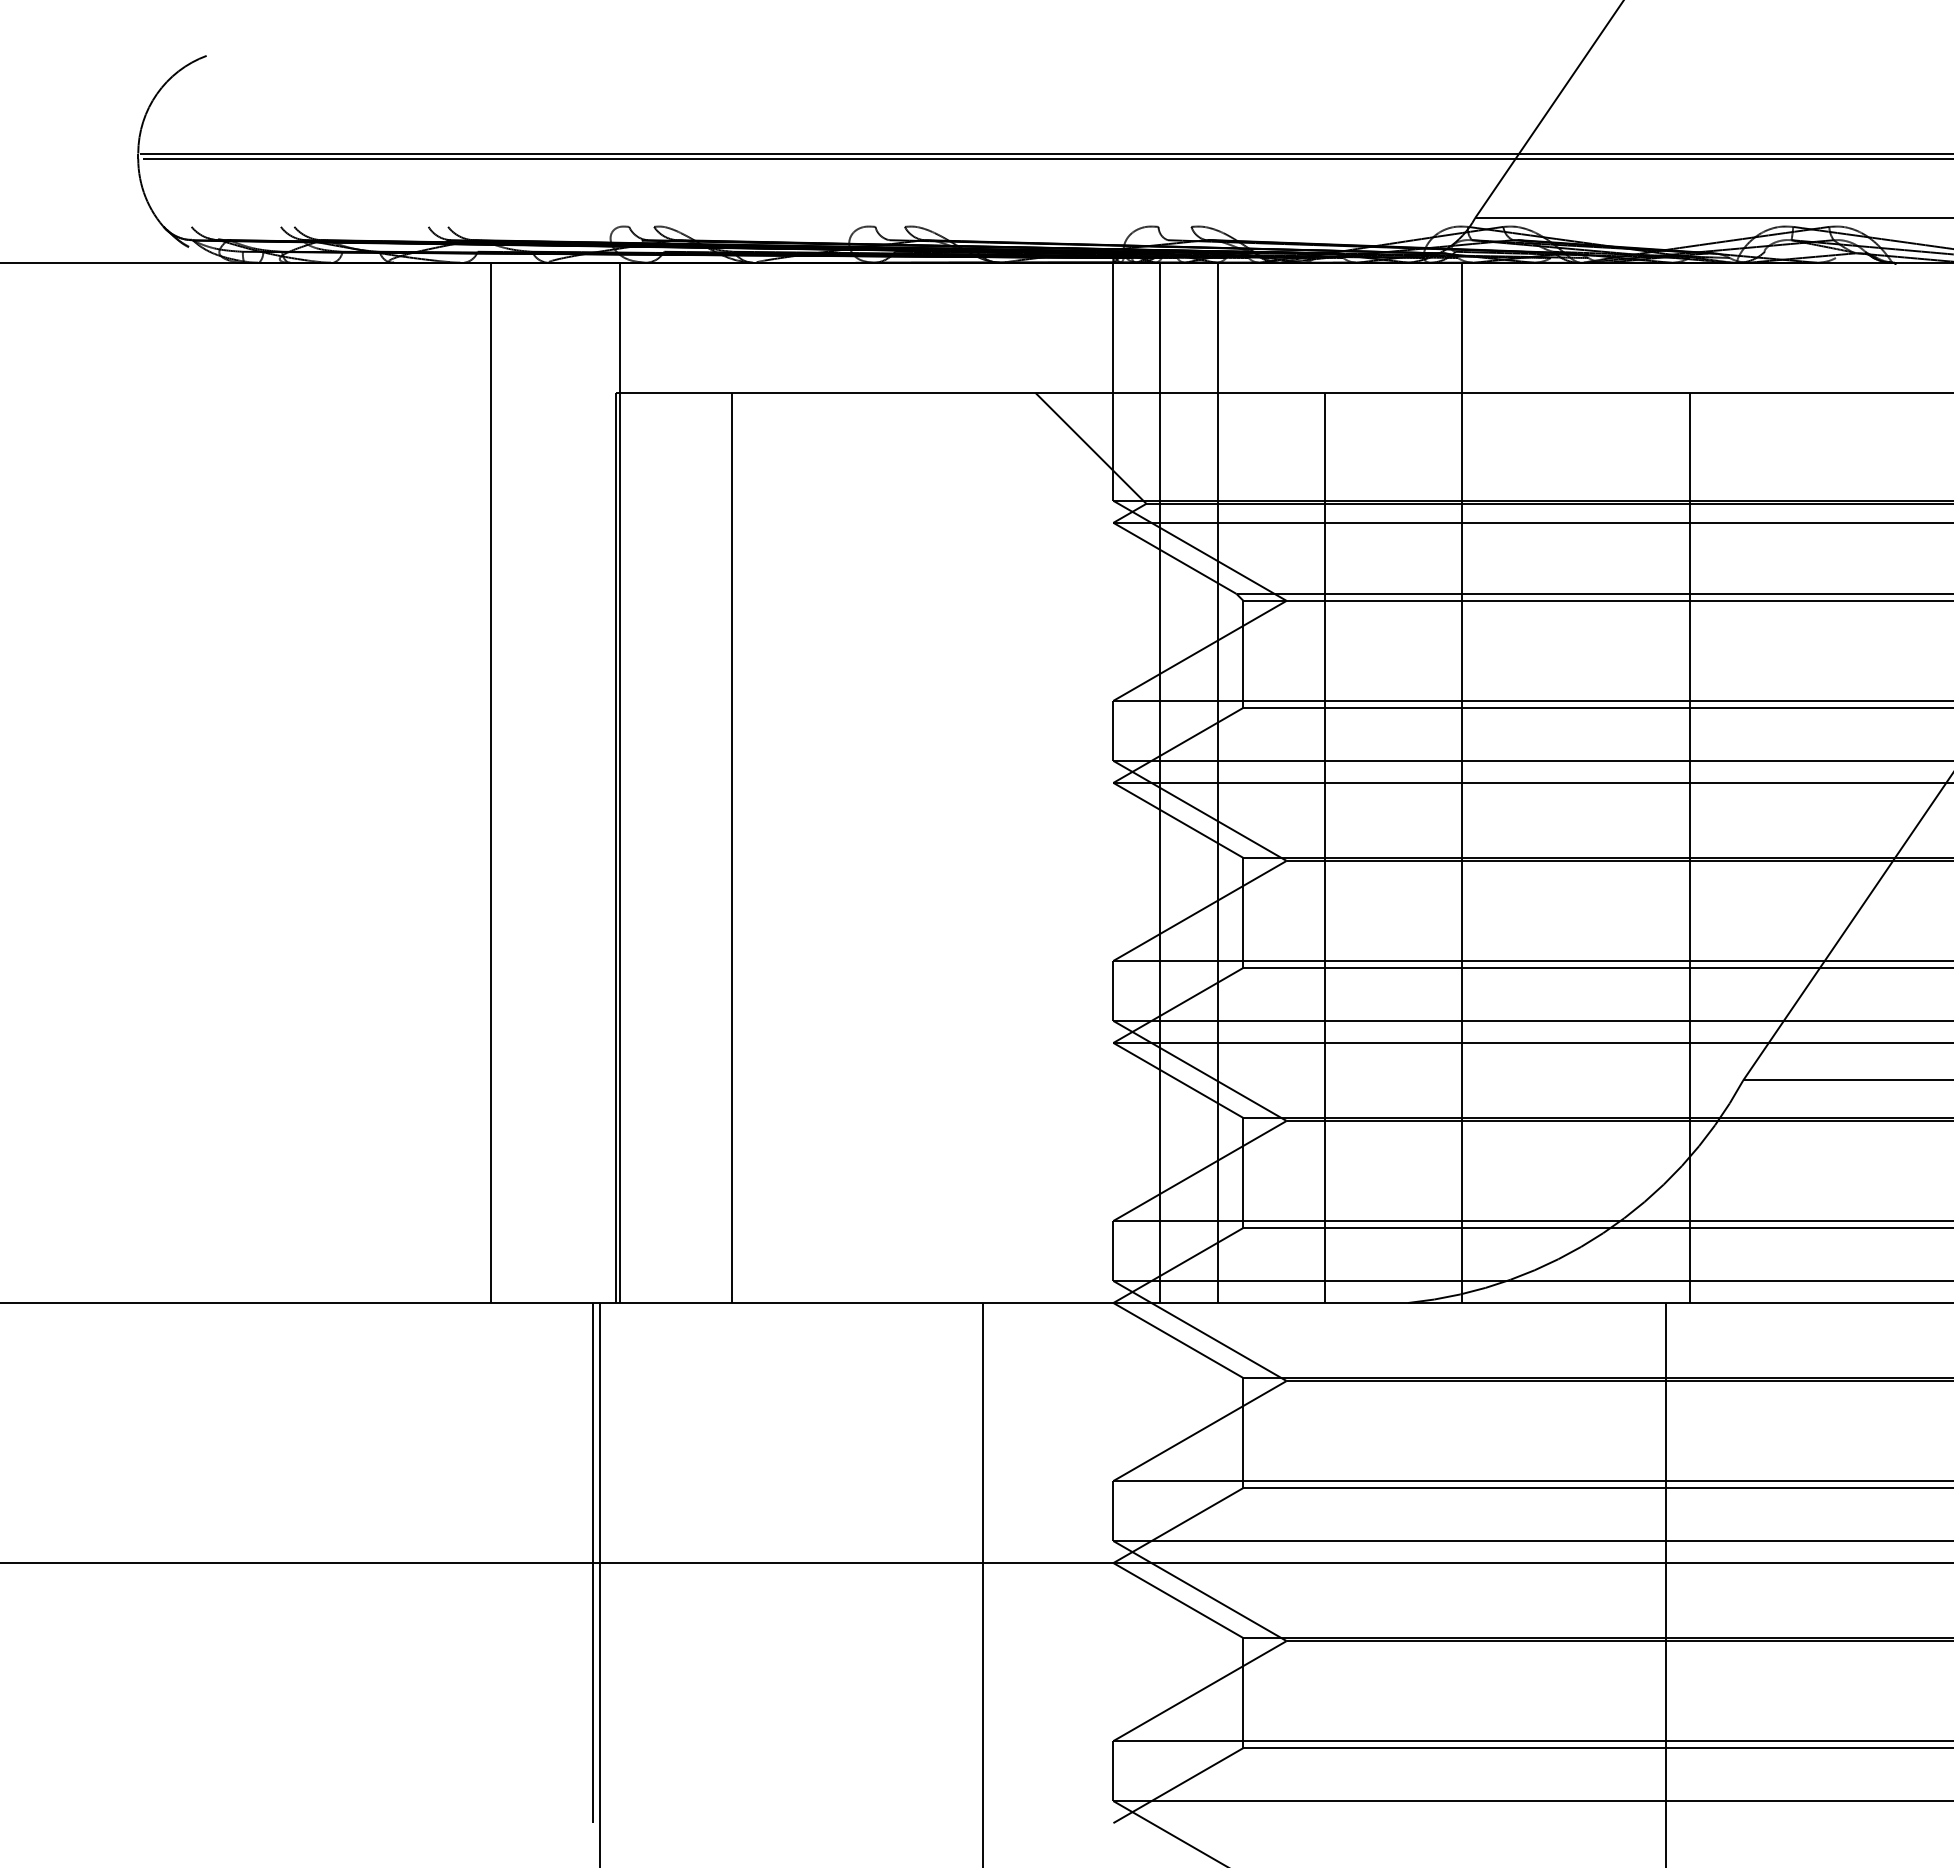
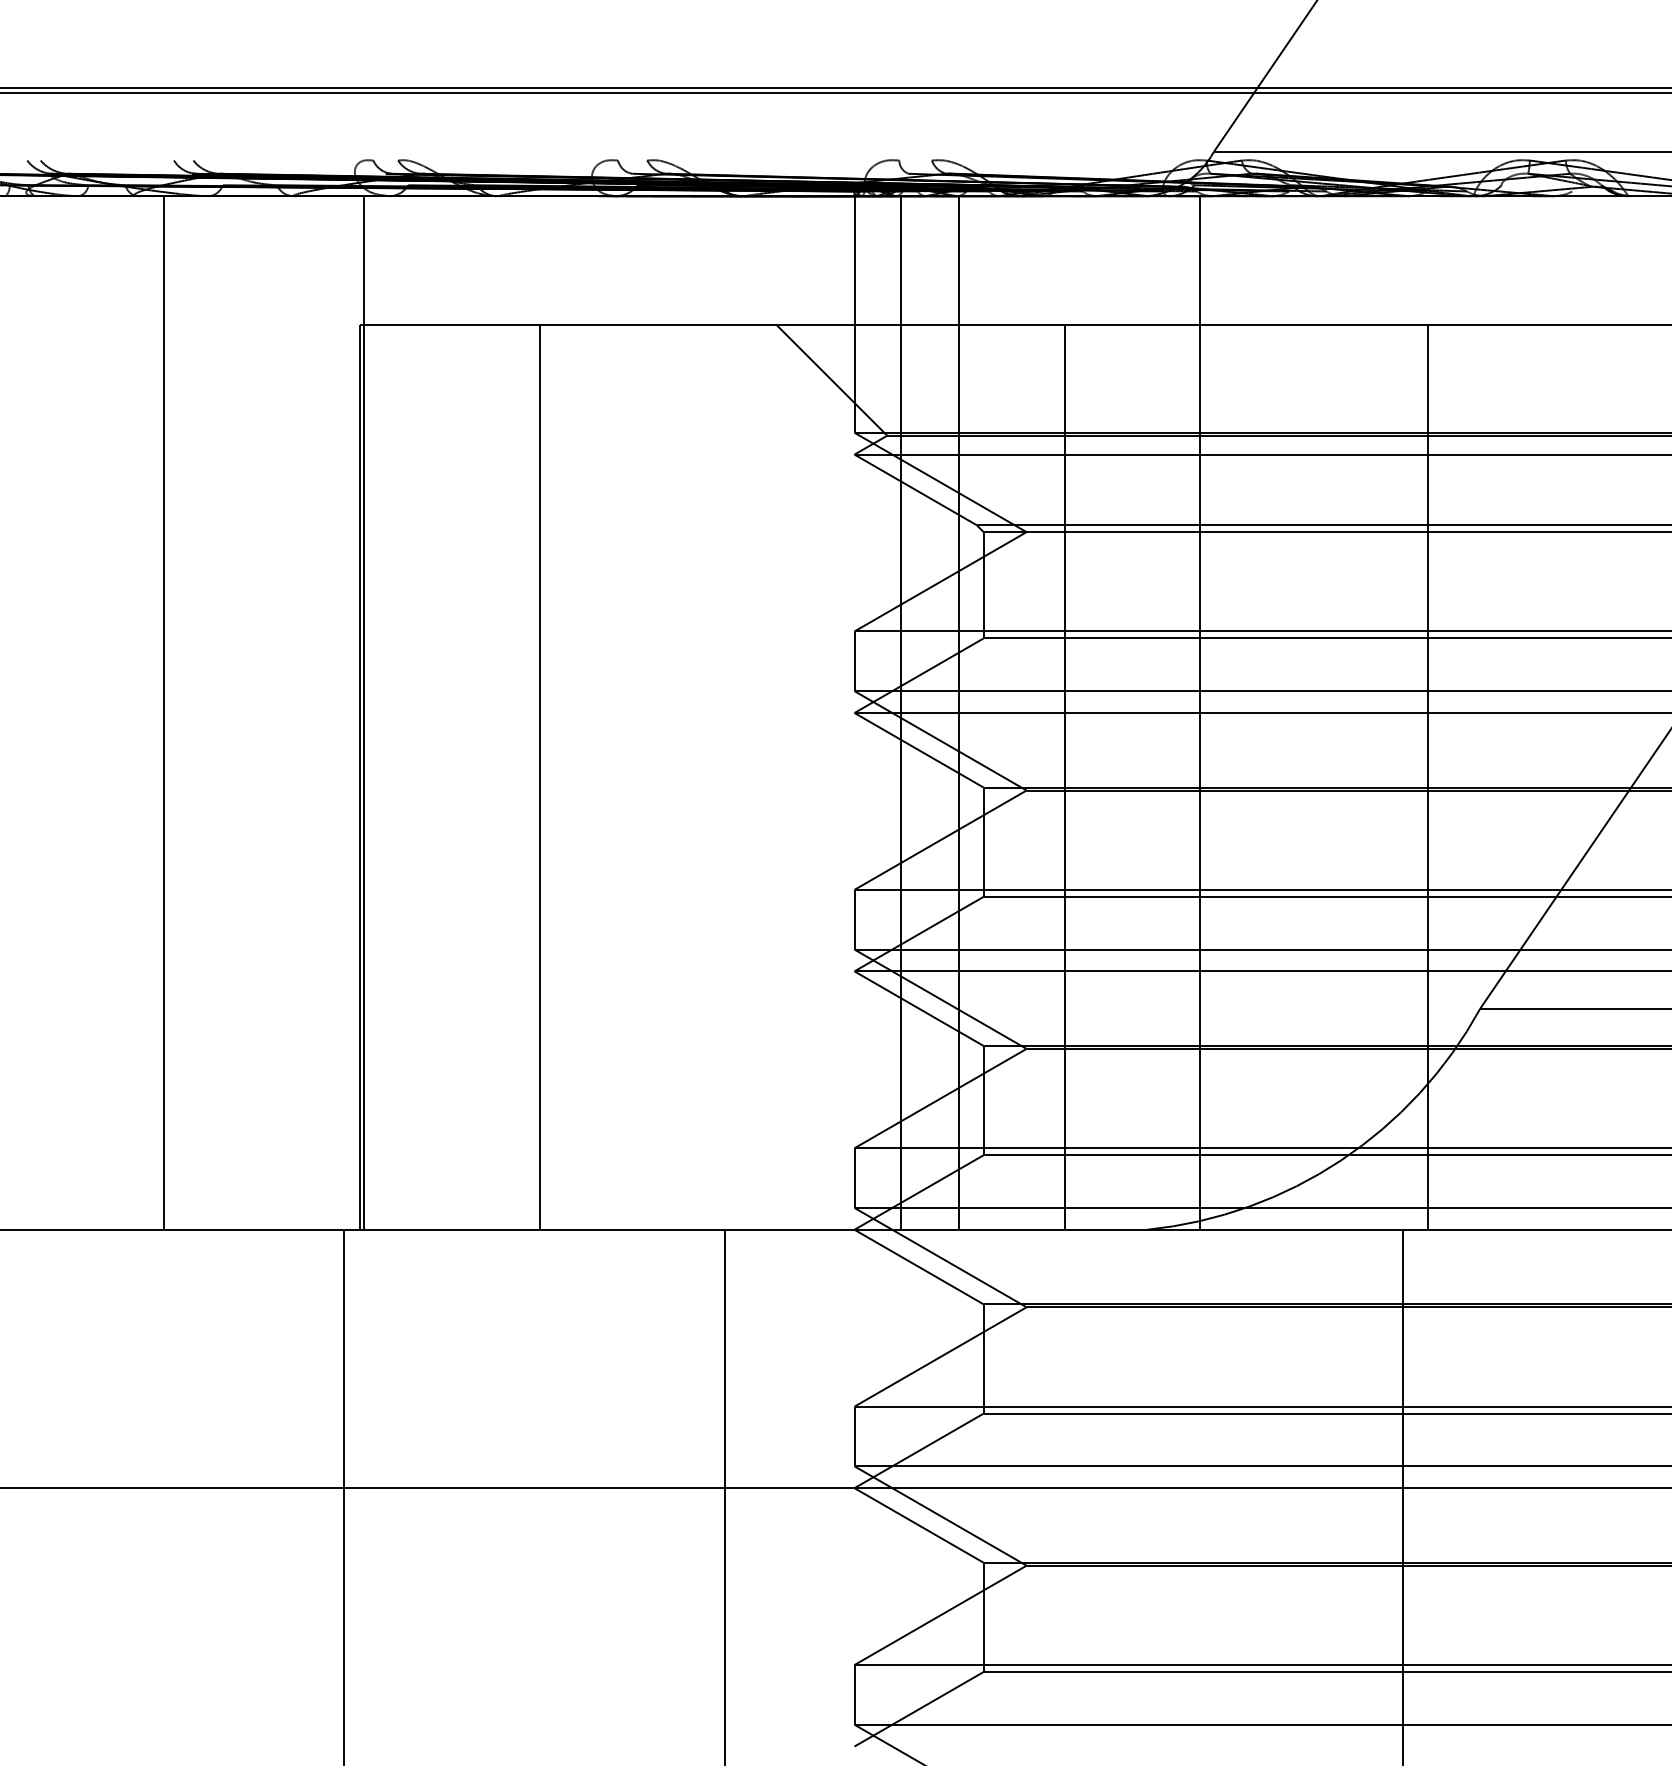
line: (491, 782) -> (164, 712), moved
line: (731, 847) -> (539, 777), moved
line: (593, 1563) -> (337, 1488), removed

